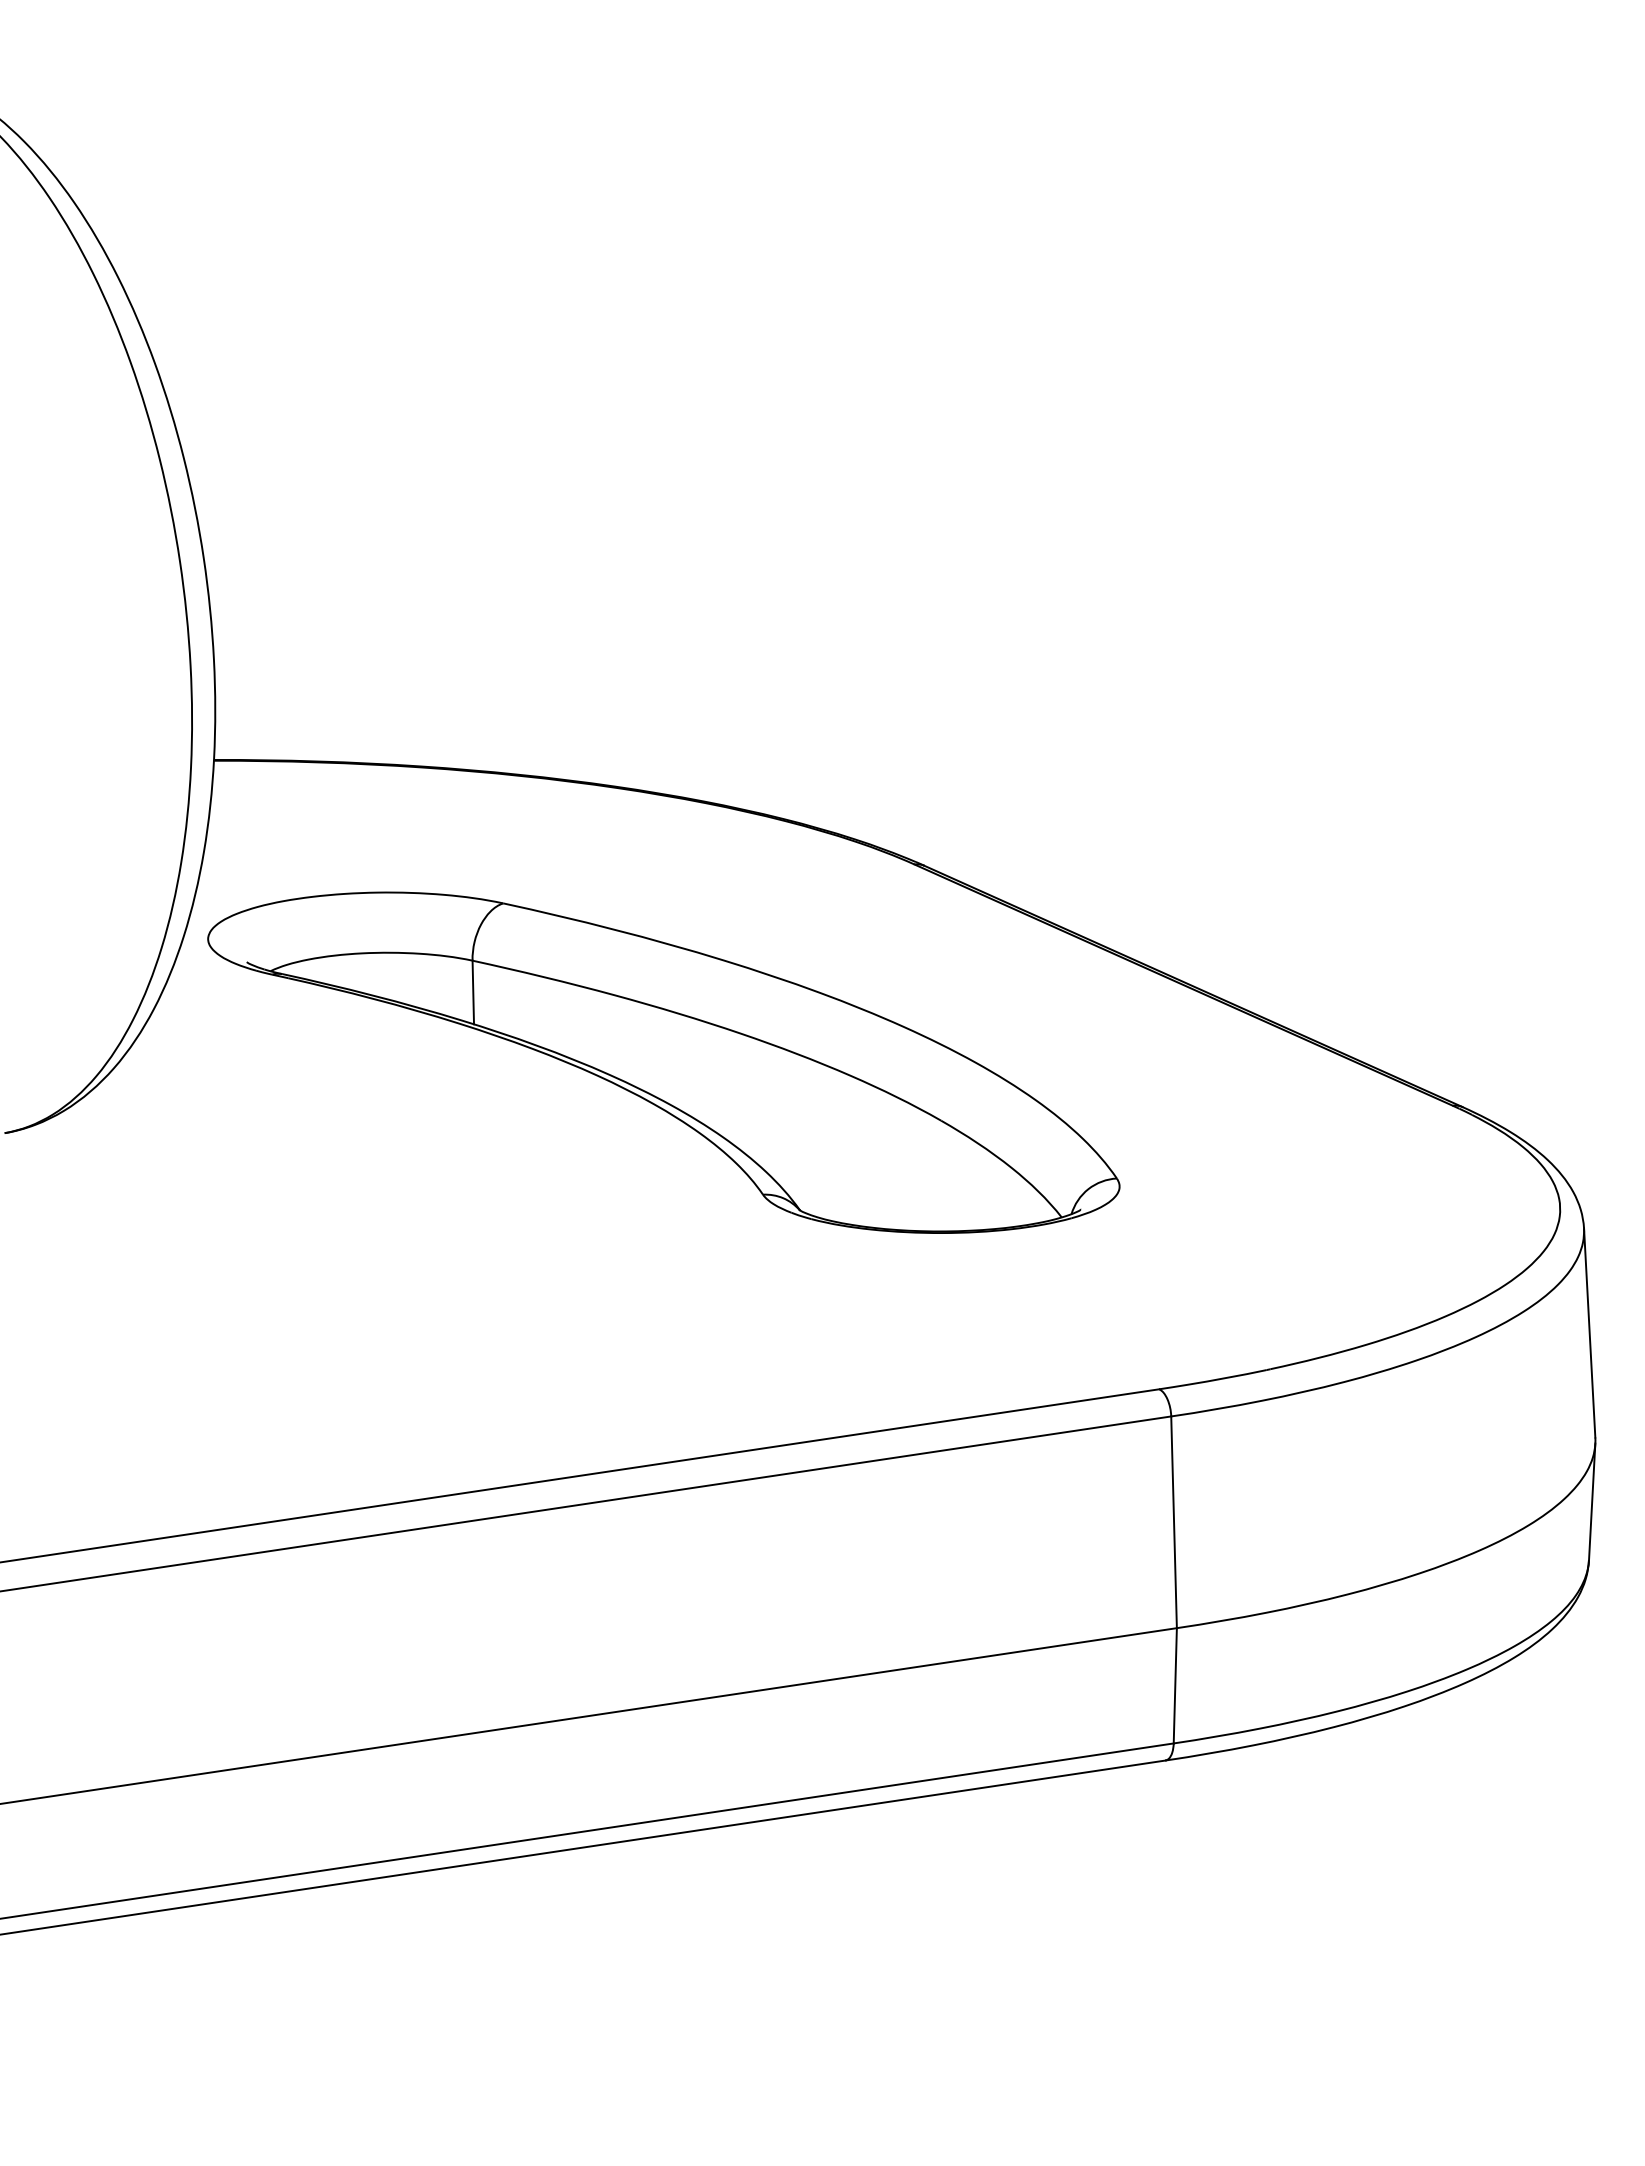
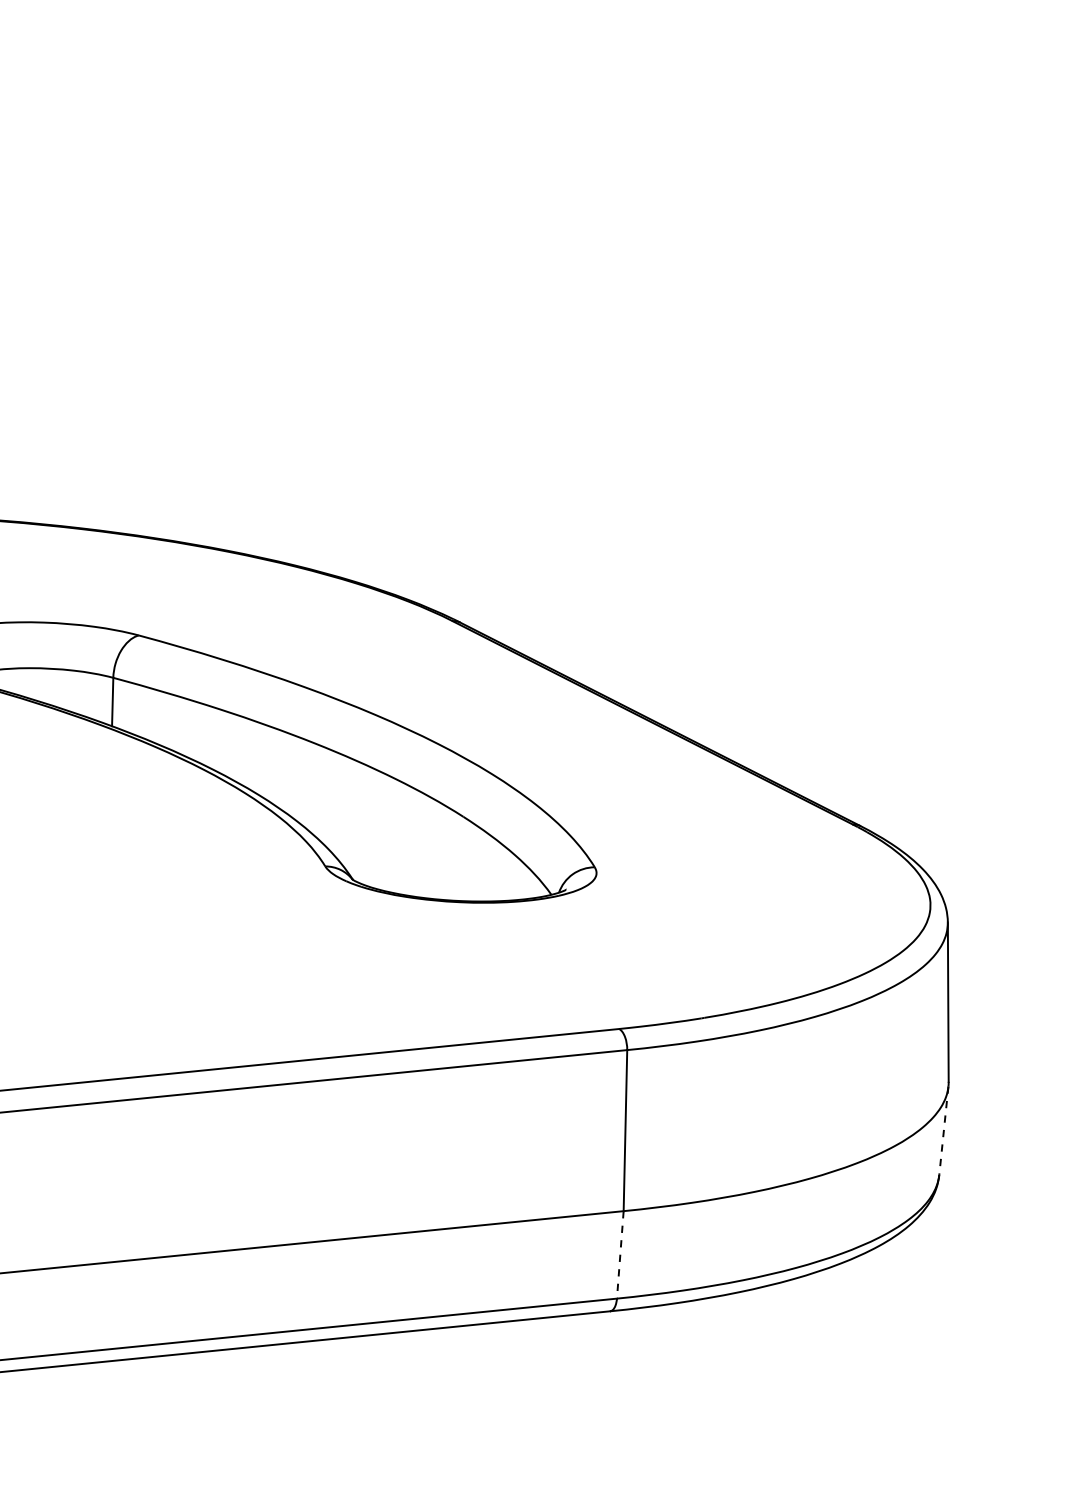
line: (1592, 1502) -> (944, 1131), solid -> dashed
line: (1175, 1685) -> (620, 1254), solid -> dashed

